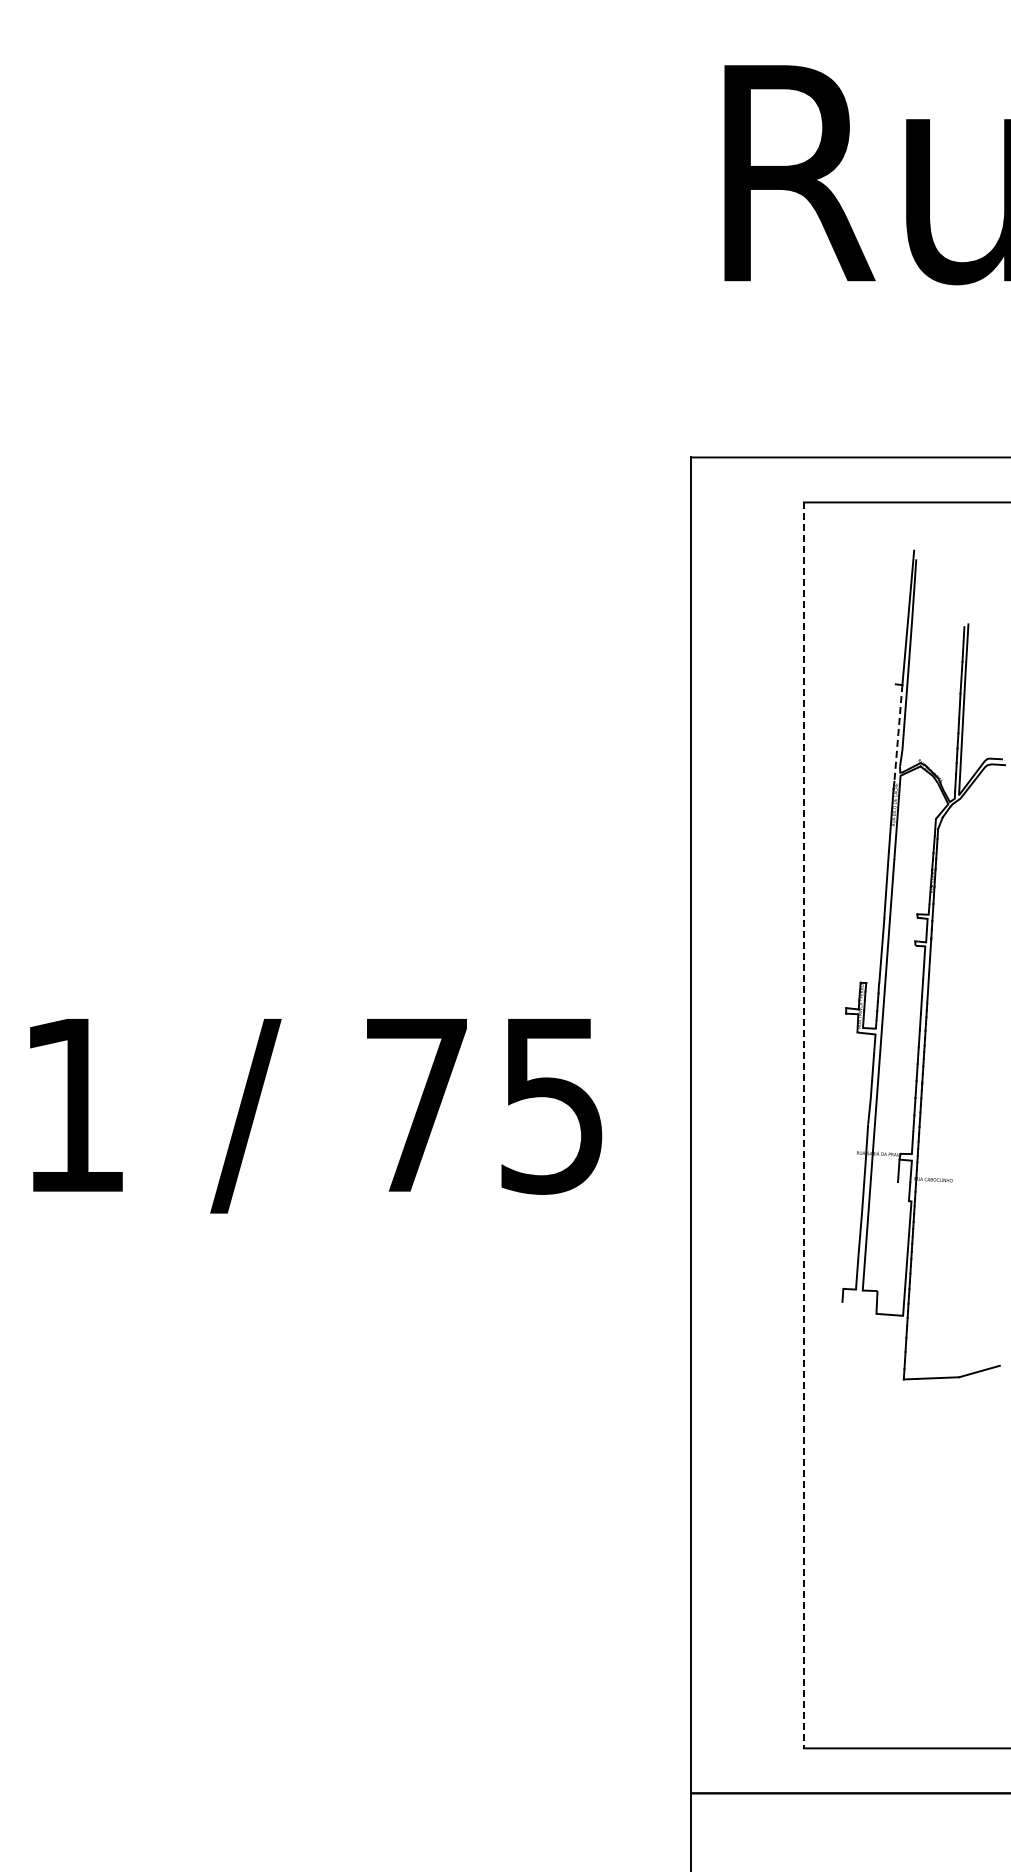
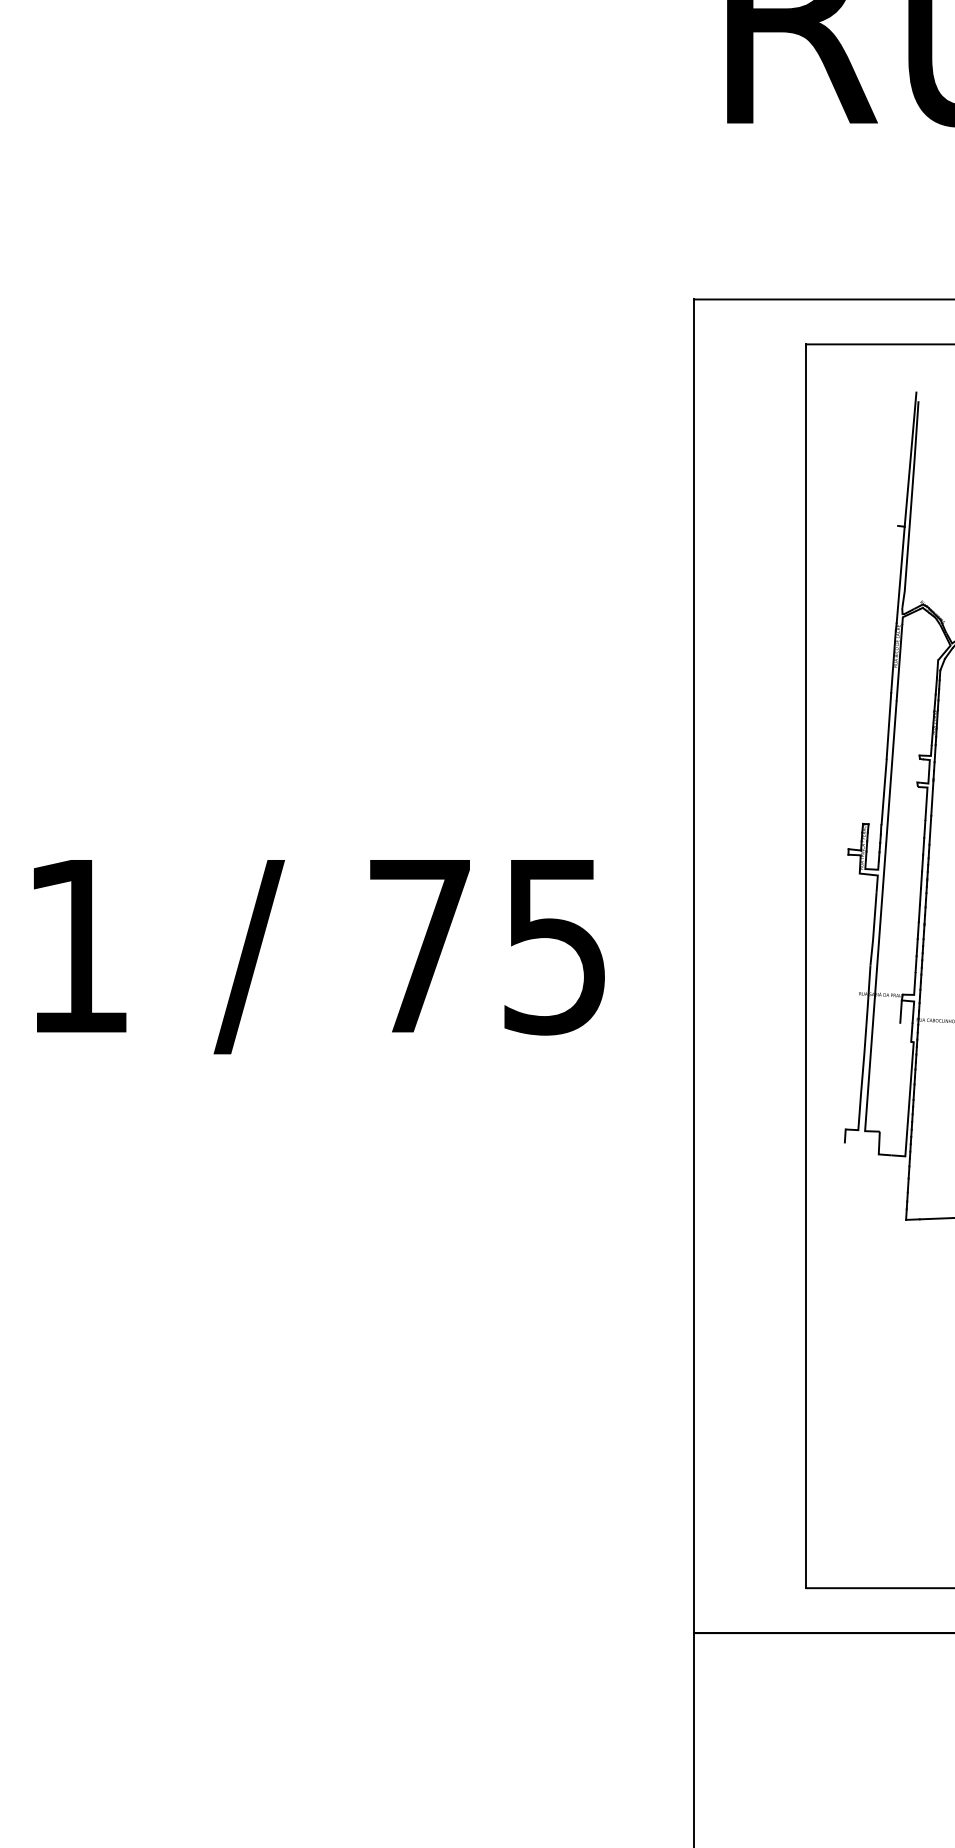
line: (898, 733) -> (900, 575), dashed -> solid
line: (803, 1125) -> (805, 966), dashed -> solid

